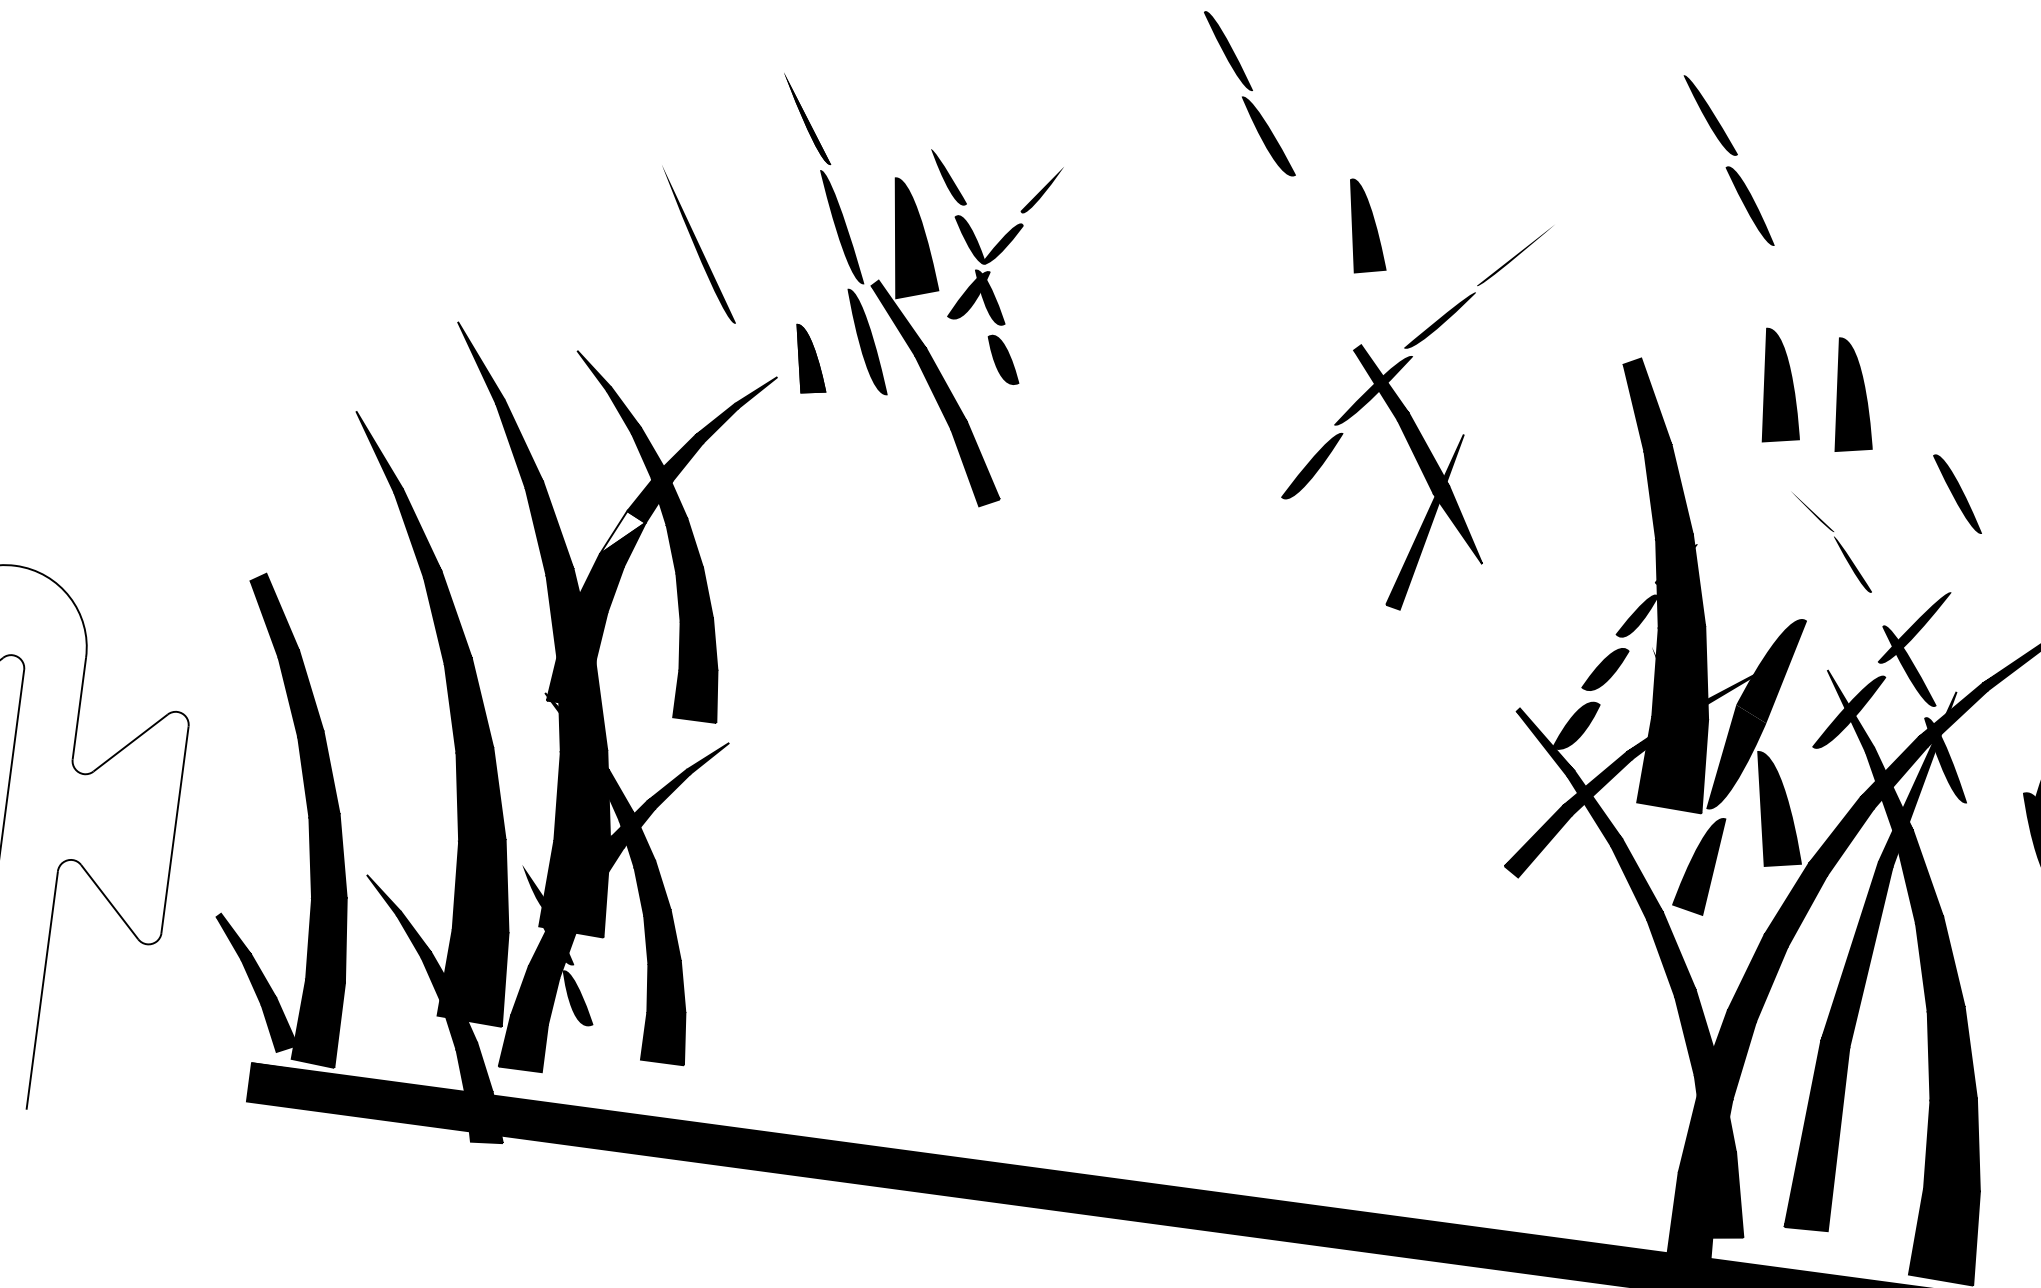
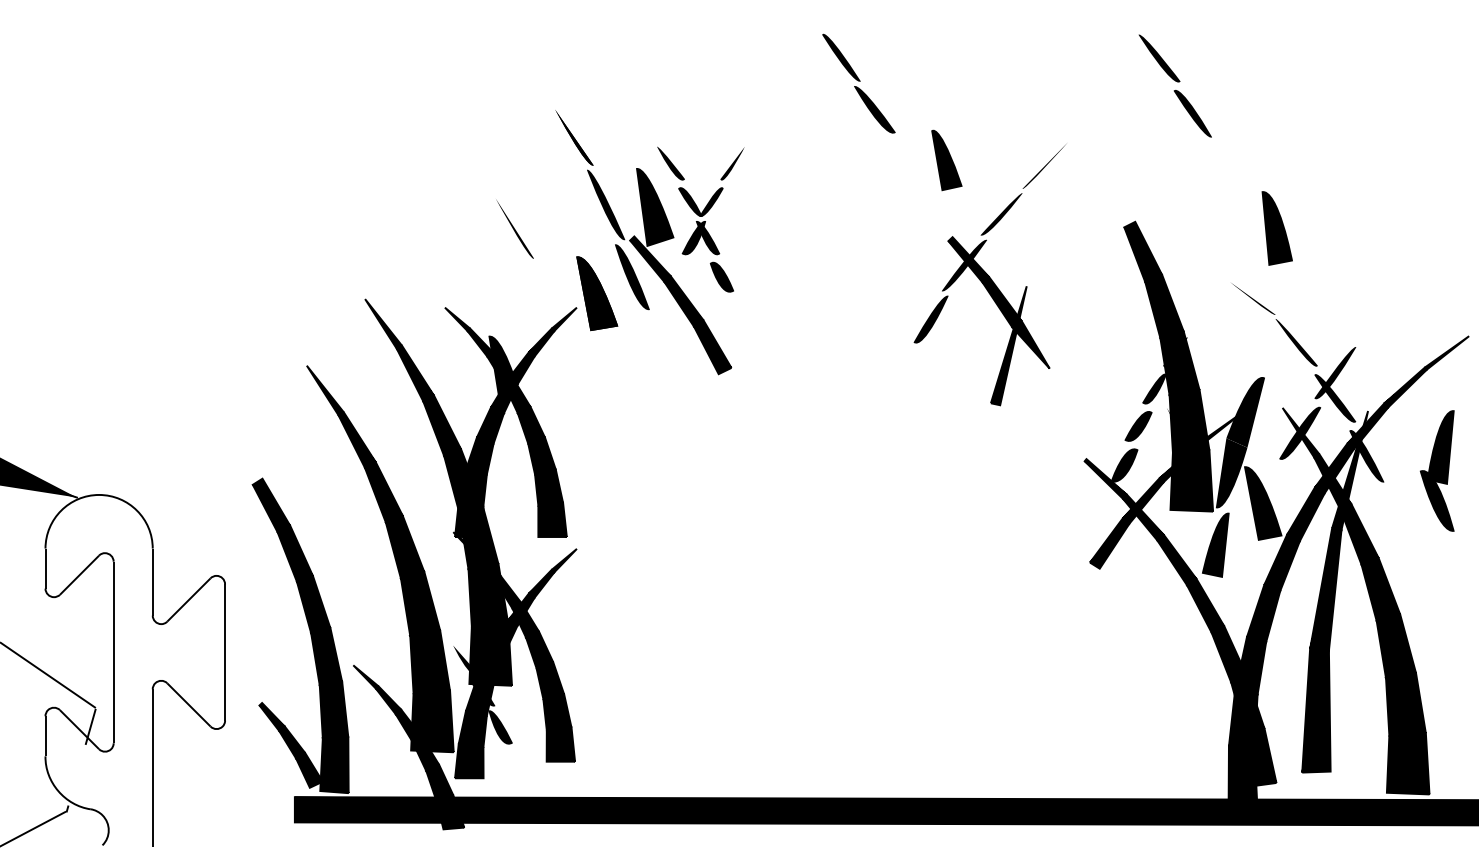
part: (698, 244) -> (514, 228), size x0.62
part: (811, 359) -> (597, 293), size x1.67
part: (1781, 387) -> (1228, 228), removed
fill: (653, 454) -> (503, 368), added
part: (1957, 493) -> (1351, 282), removed
fill: (621, 533) -> (489, 422), added
part: (1831, 541) -> (1274, 324), size x1.43

